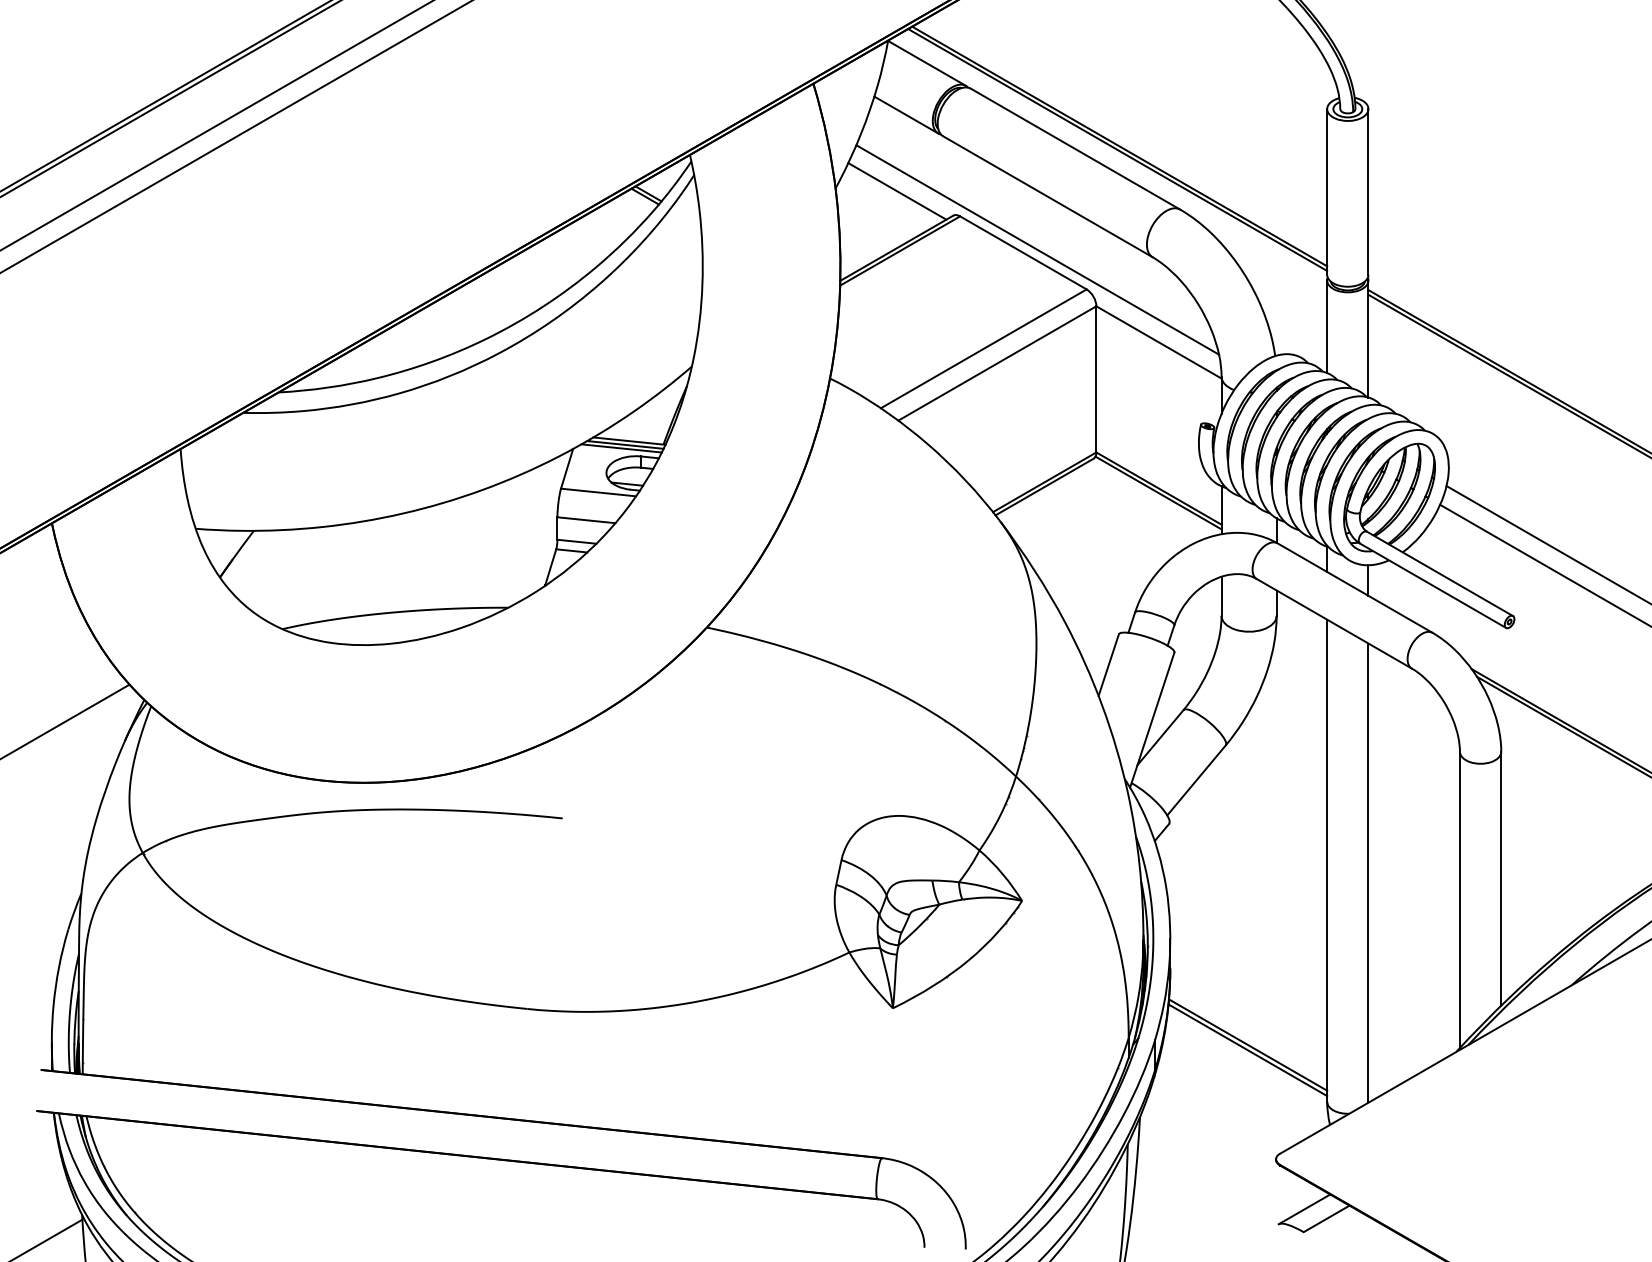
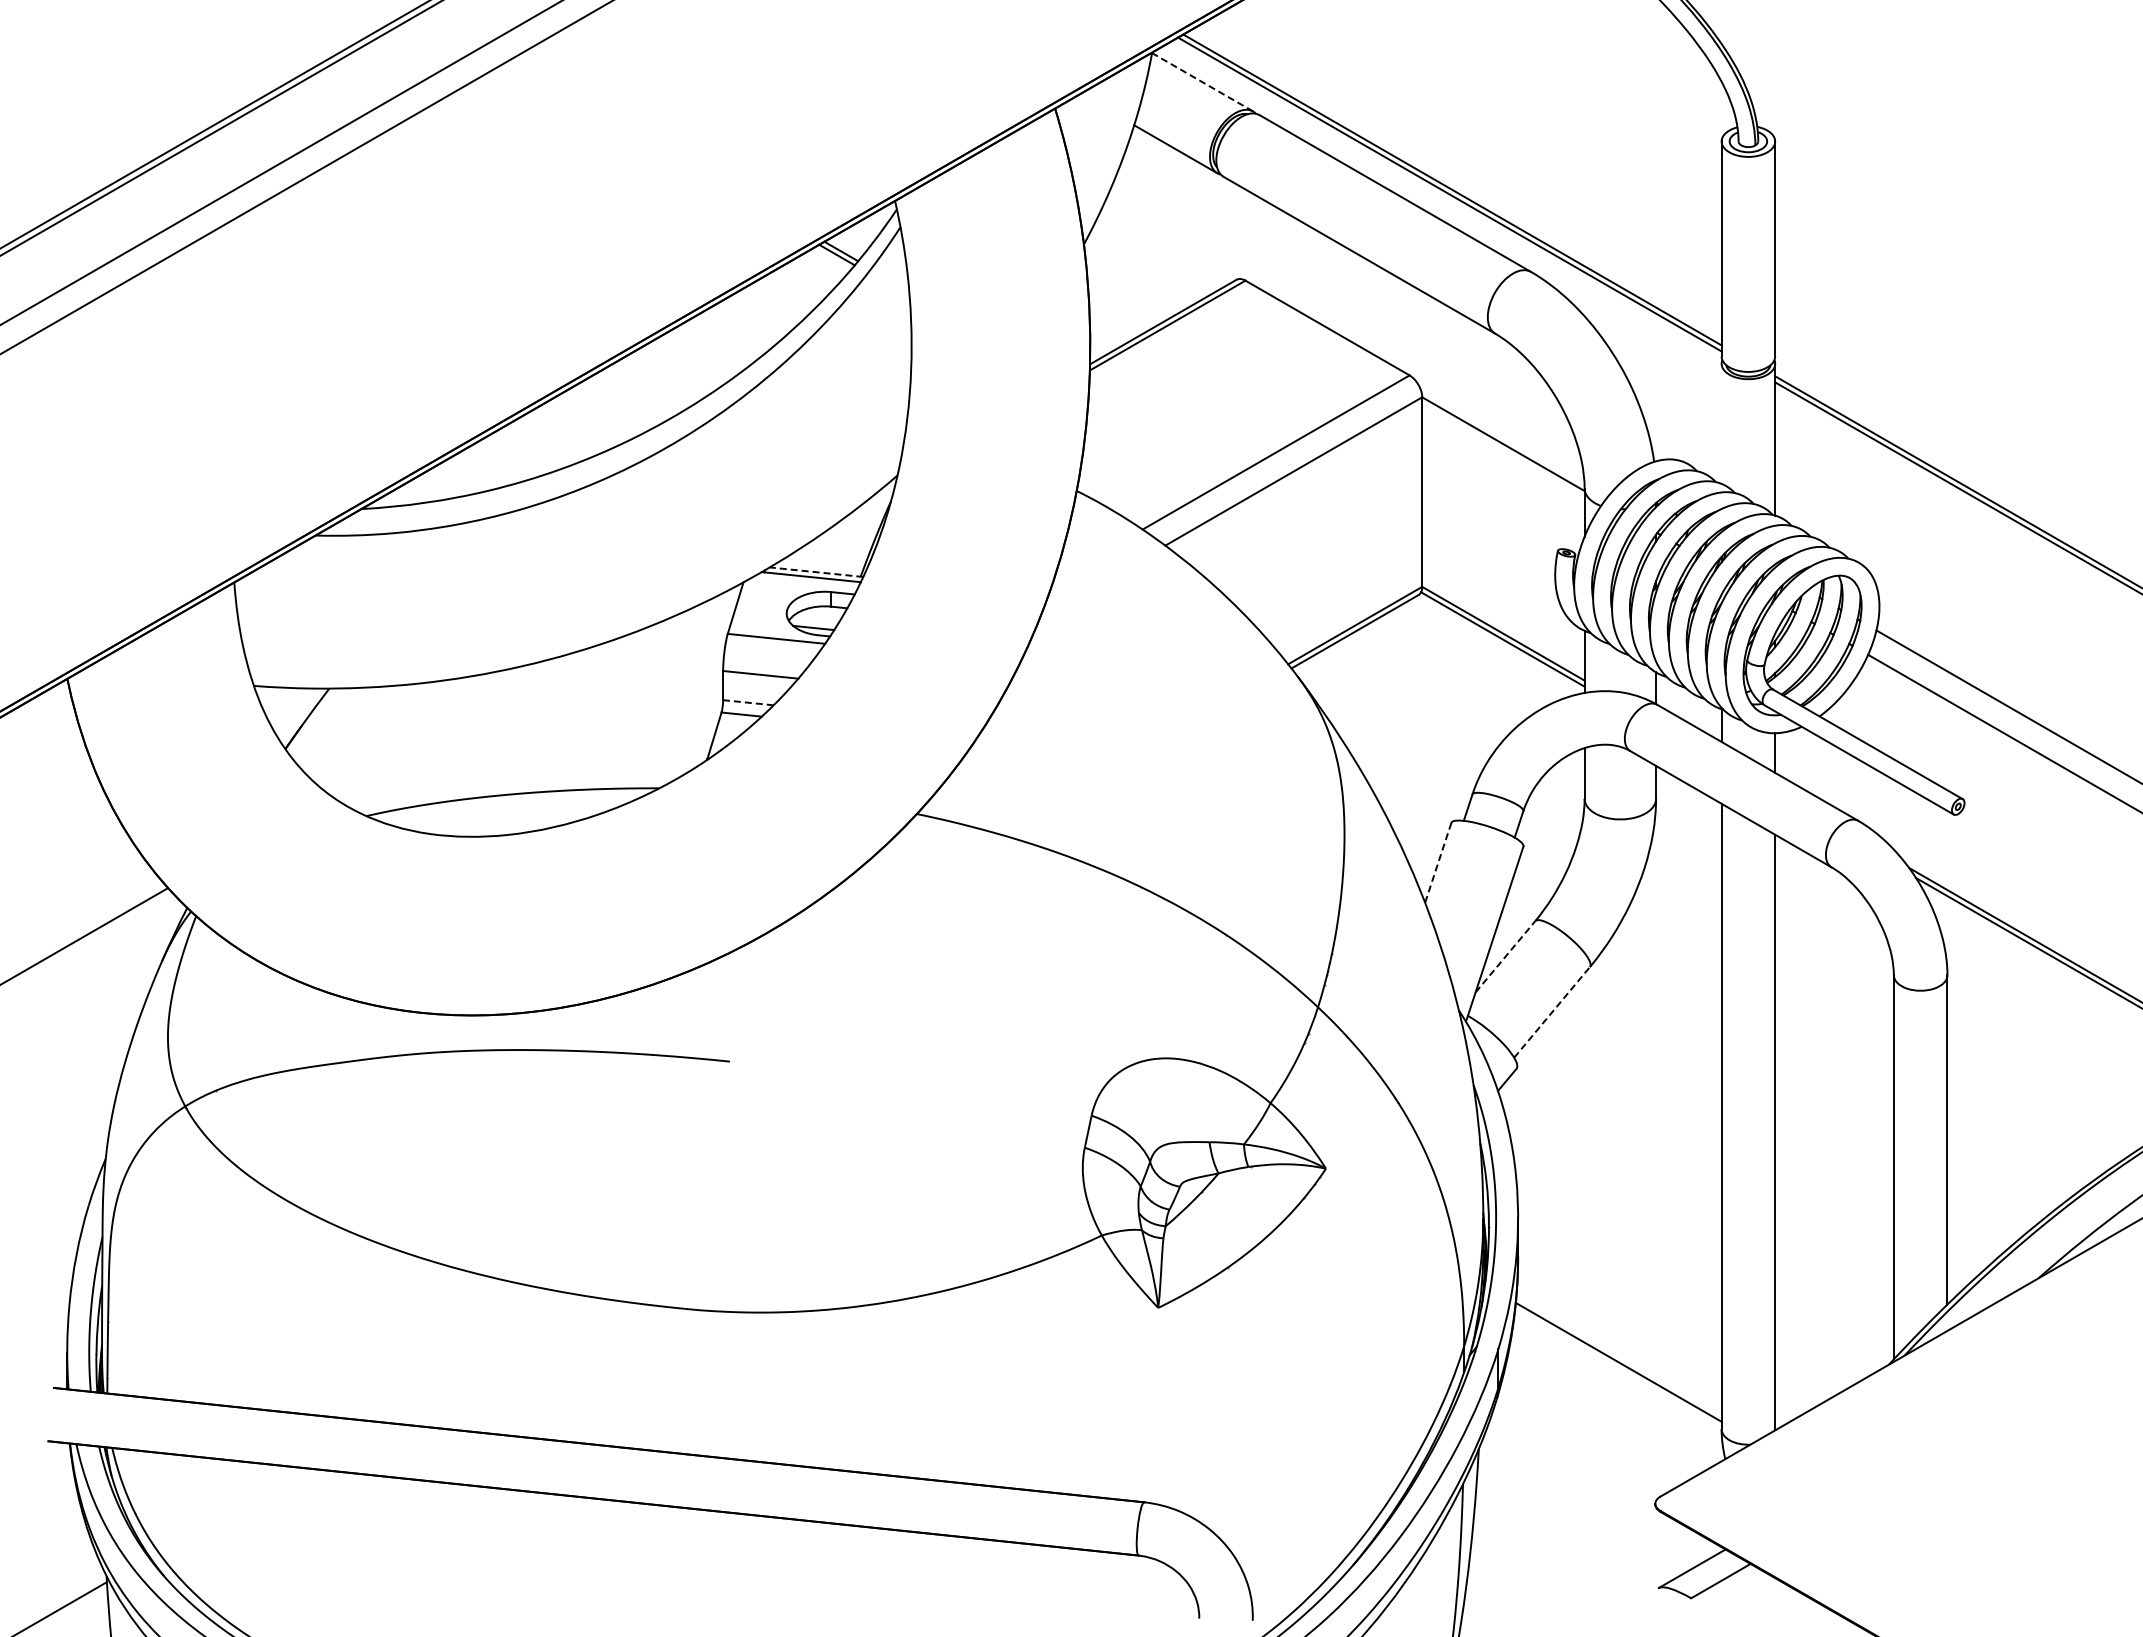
line: (926, 63) -> (1202, 82), solid -> dashed
line: (896, 190) -> (1163, 247), removed
line: (1037, 250) -> (1345, 324), removed
line: (1327, 326) -> (1721, 423), removed
line: (629, 441) -> (816, 572), solid -> dashed
line: (621, 448) -> (806, 581), removed
line: (576, 541) -> (747, 702), solid -> dashed
line: (1108, 665) -> (1438, 863), solid -> dashed
line: (1160, 737) -> (1505, 956), solid -> dashed
line: (1196, 779) -> (1552, 1011), solid -> dashed
line: (1247, 1044) -> (1618, 1355), removed

